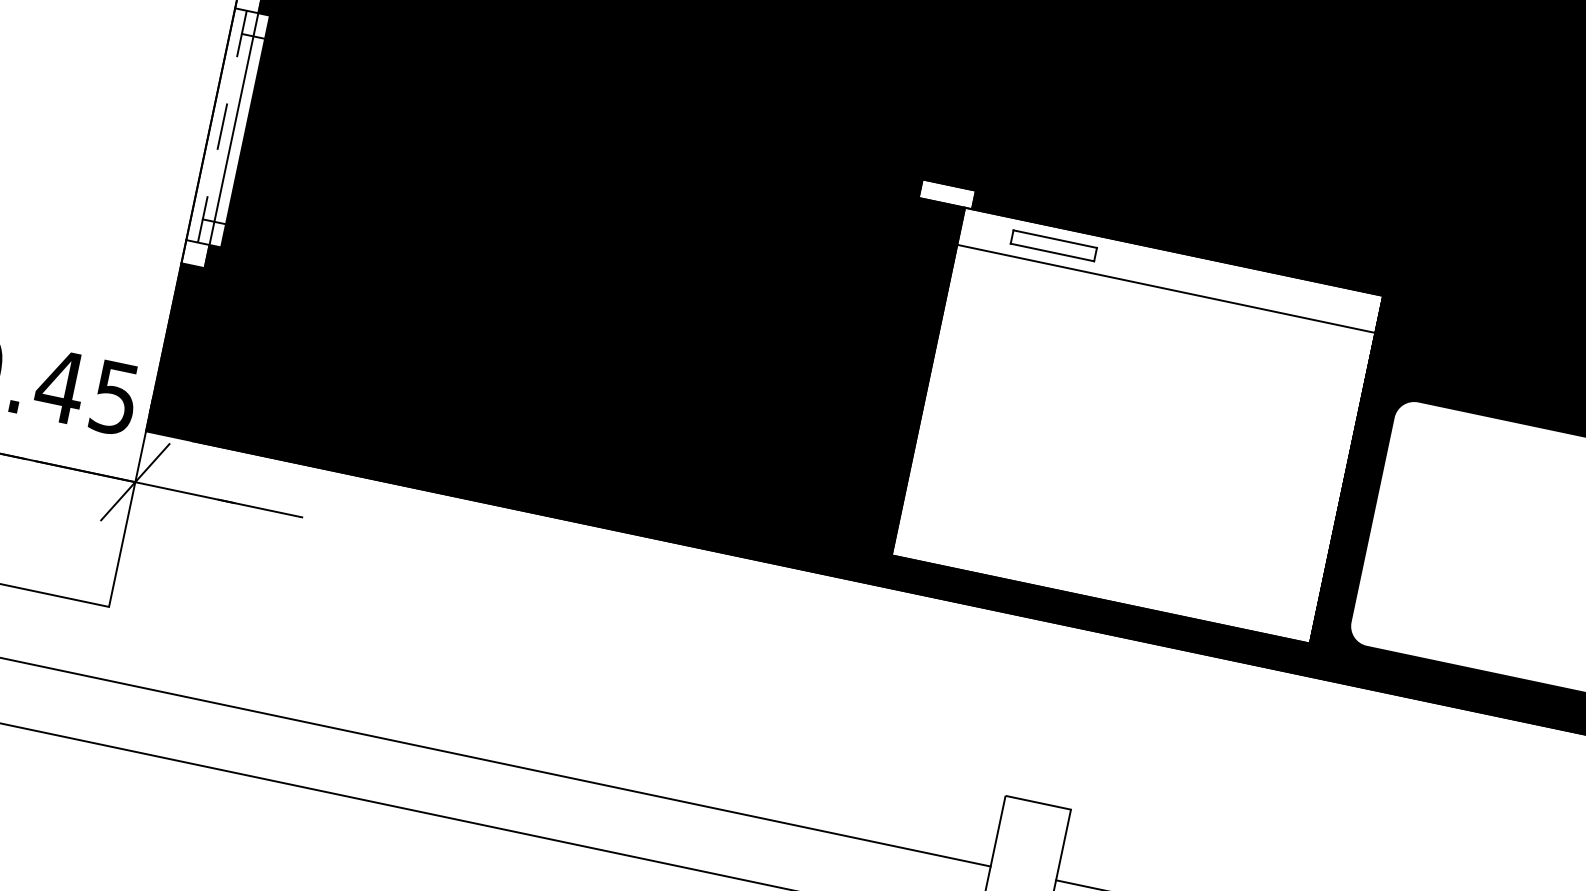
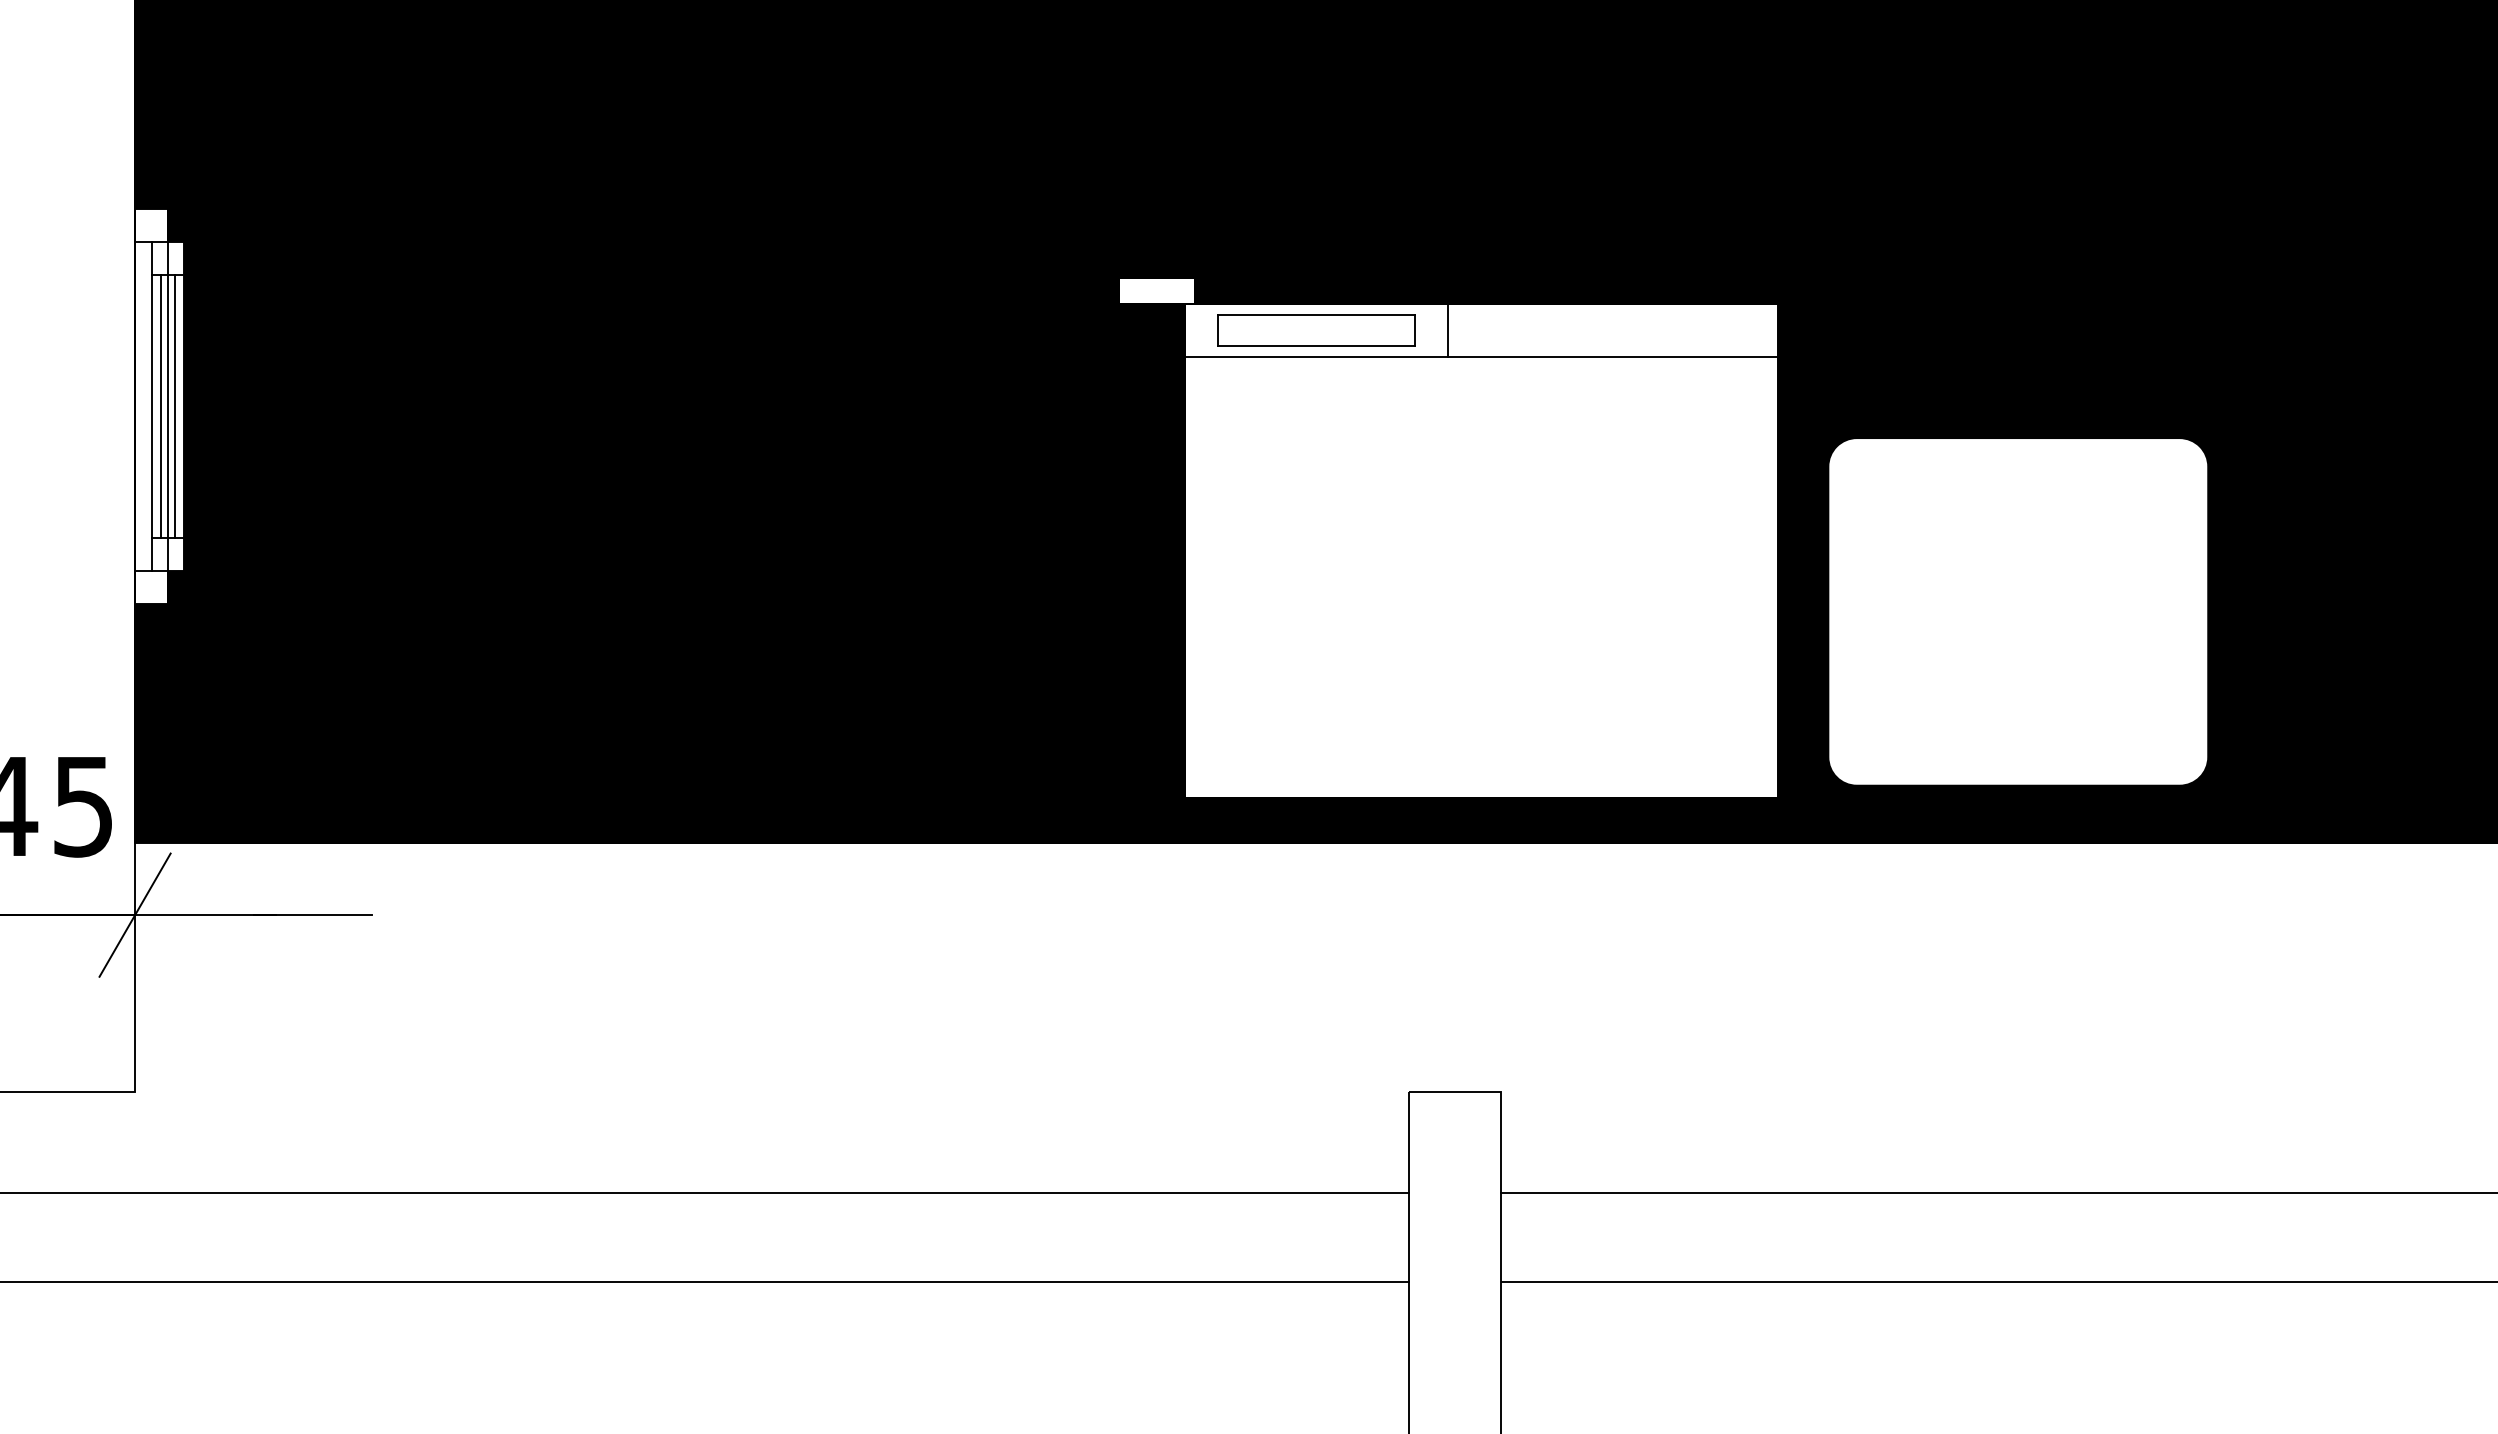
line: (222, 126) -> (151, 406), dashed -> solid
line: (229, 127) -> (161, 406), added
line: (238, 129) -> (174, 406), added
part: (1053, 245) -> (1316, 330), size x1.67
line: (1146, 265) -> (1448, 330), added

